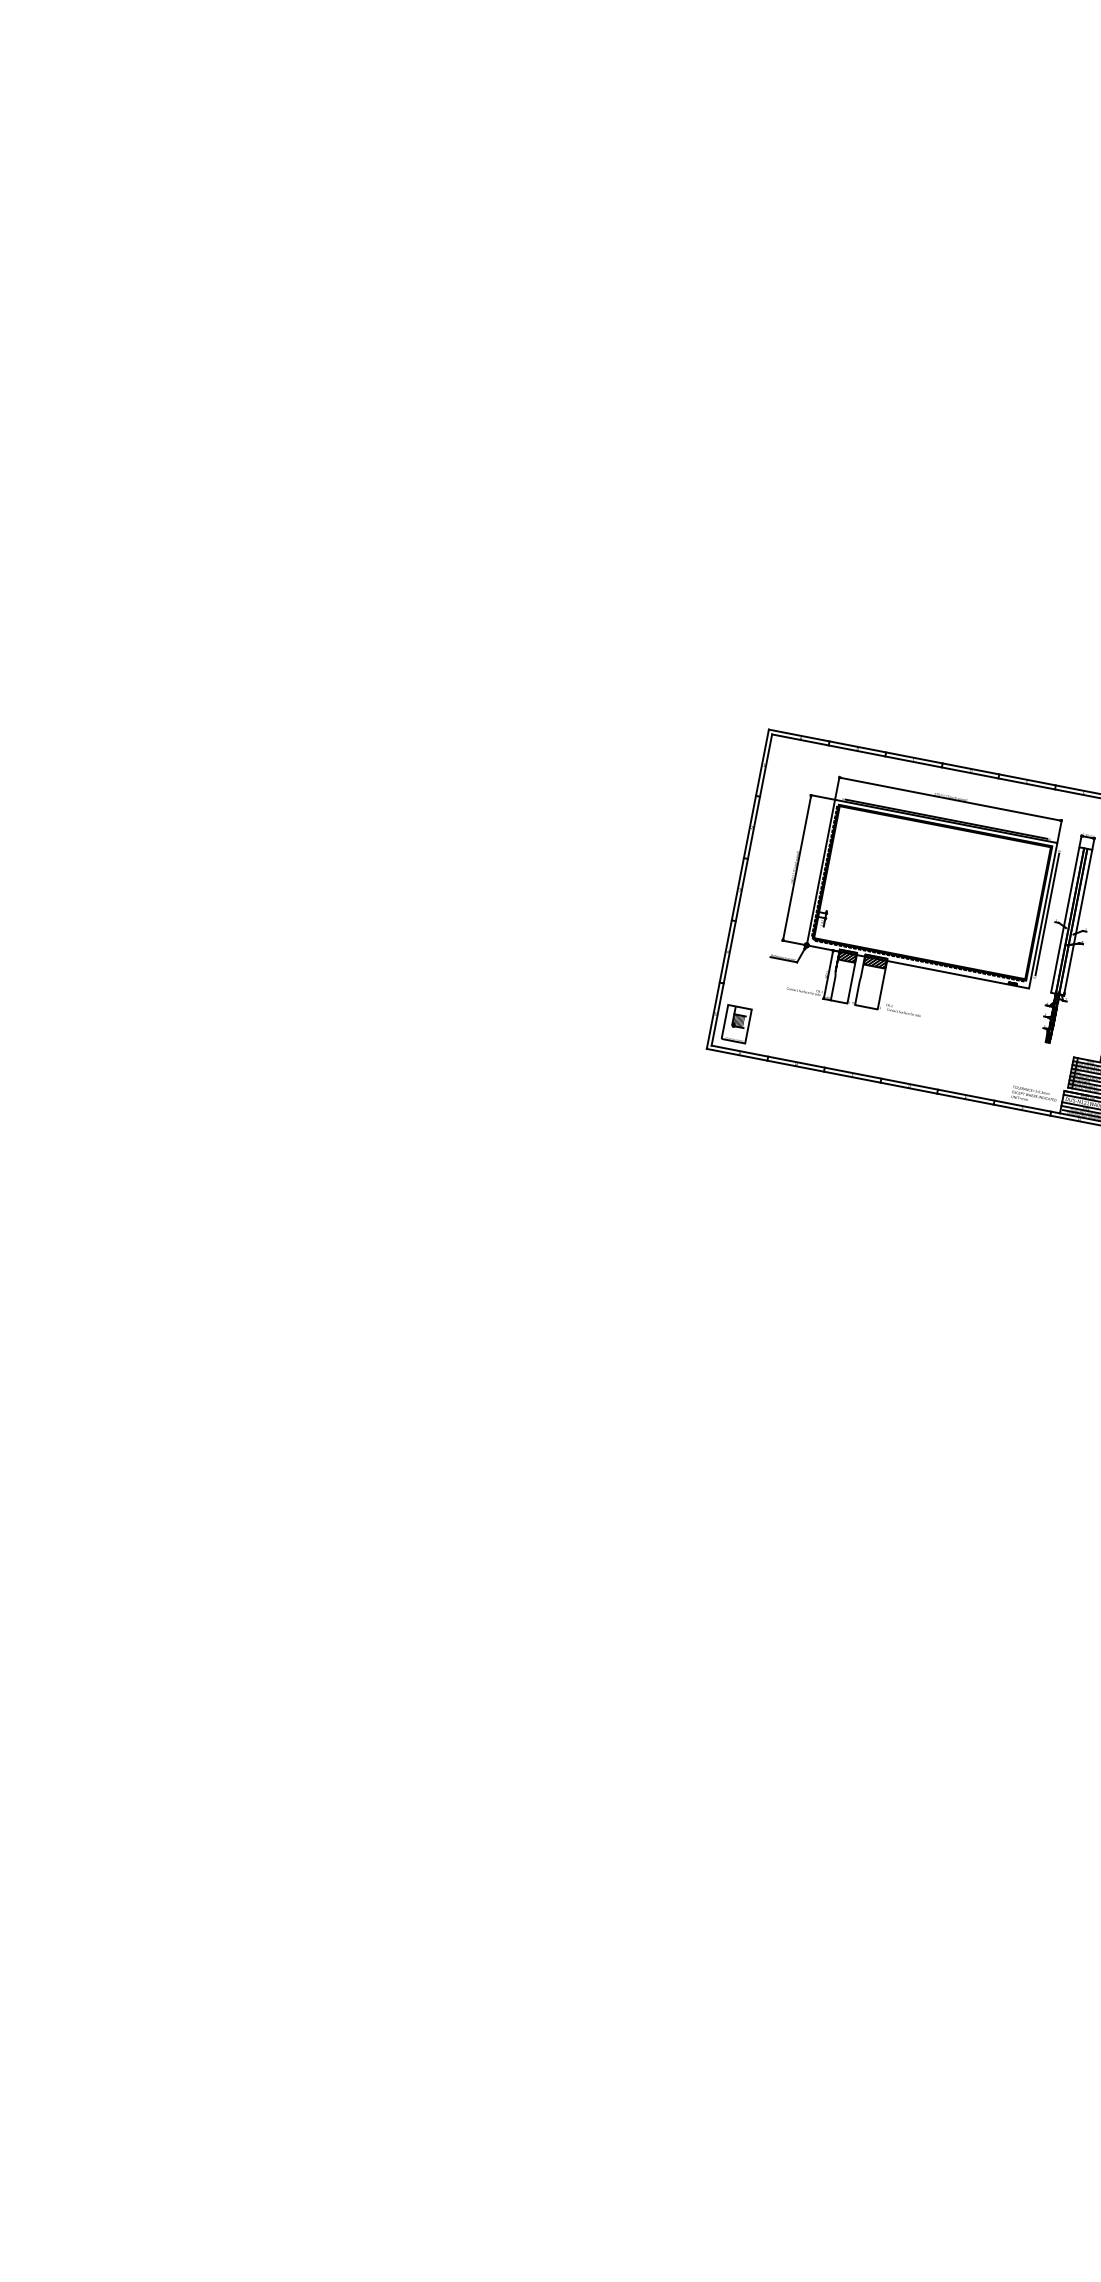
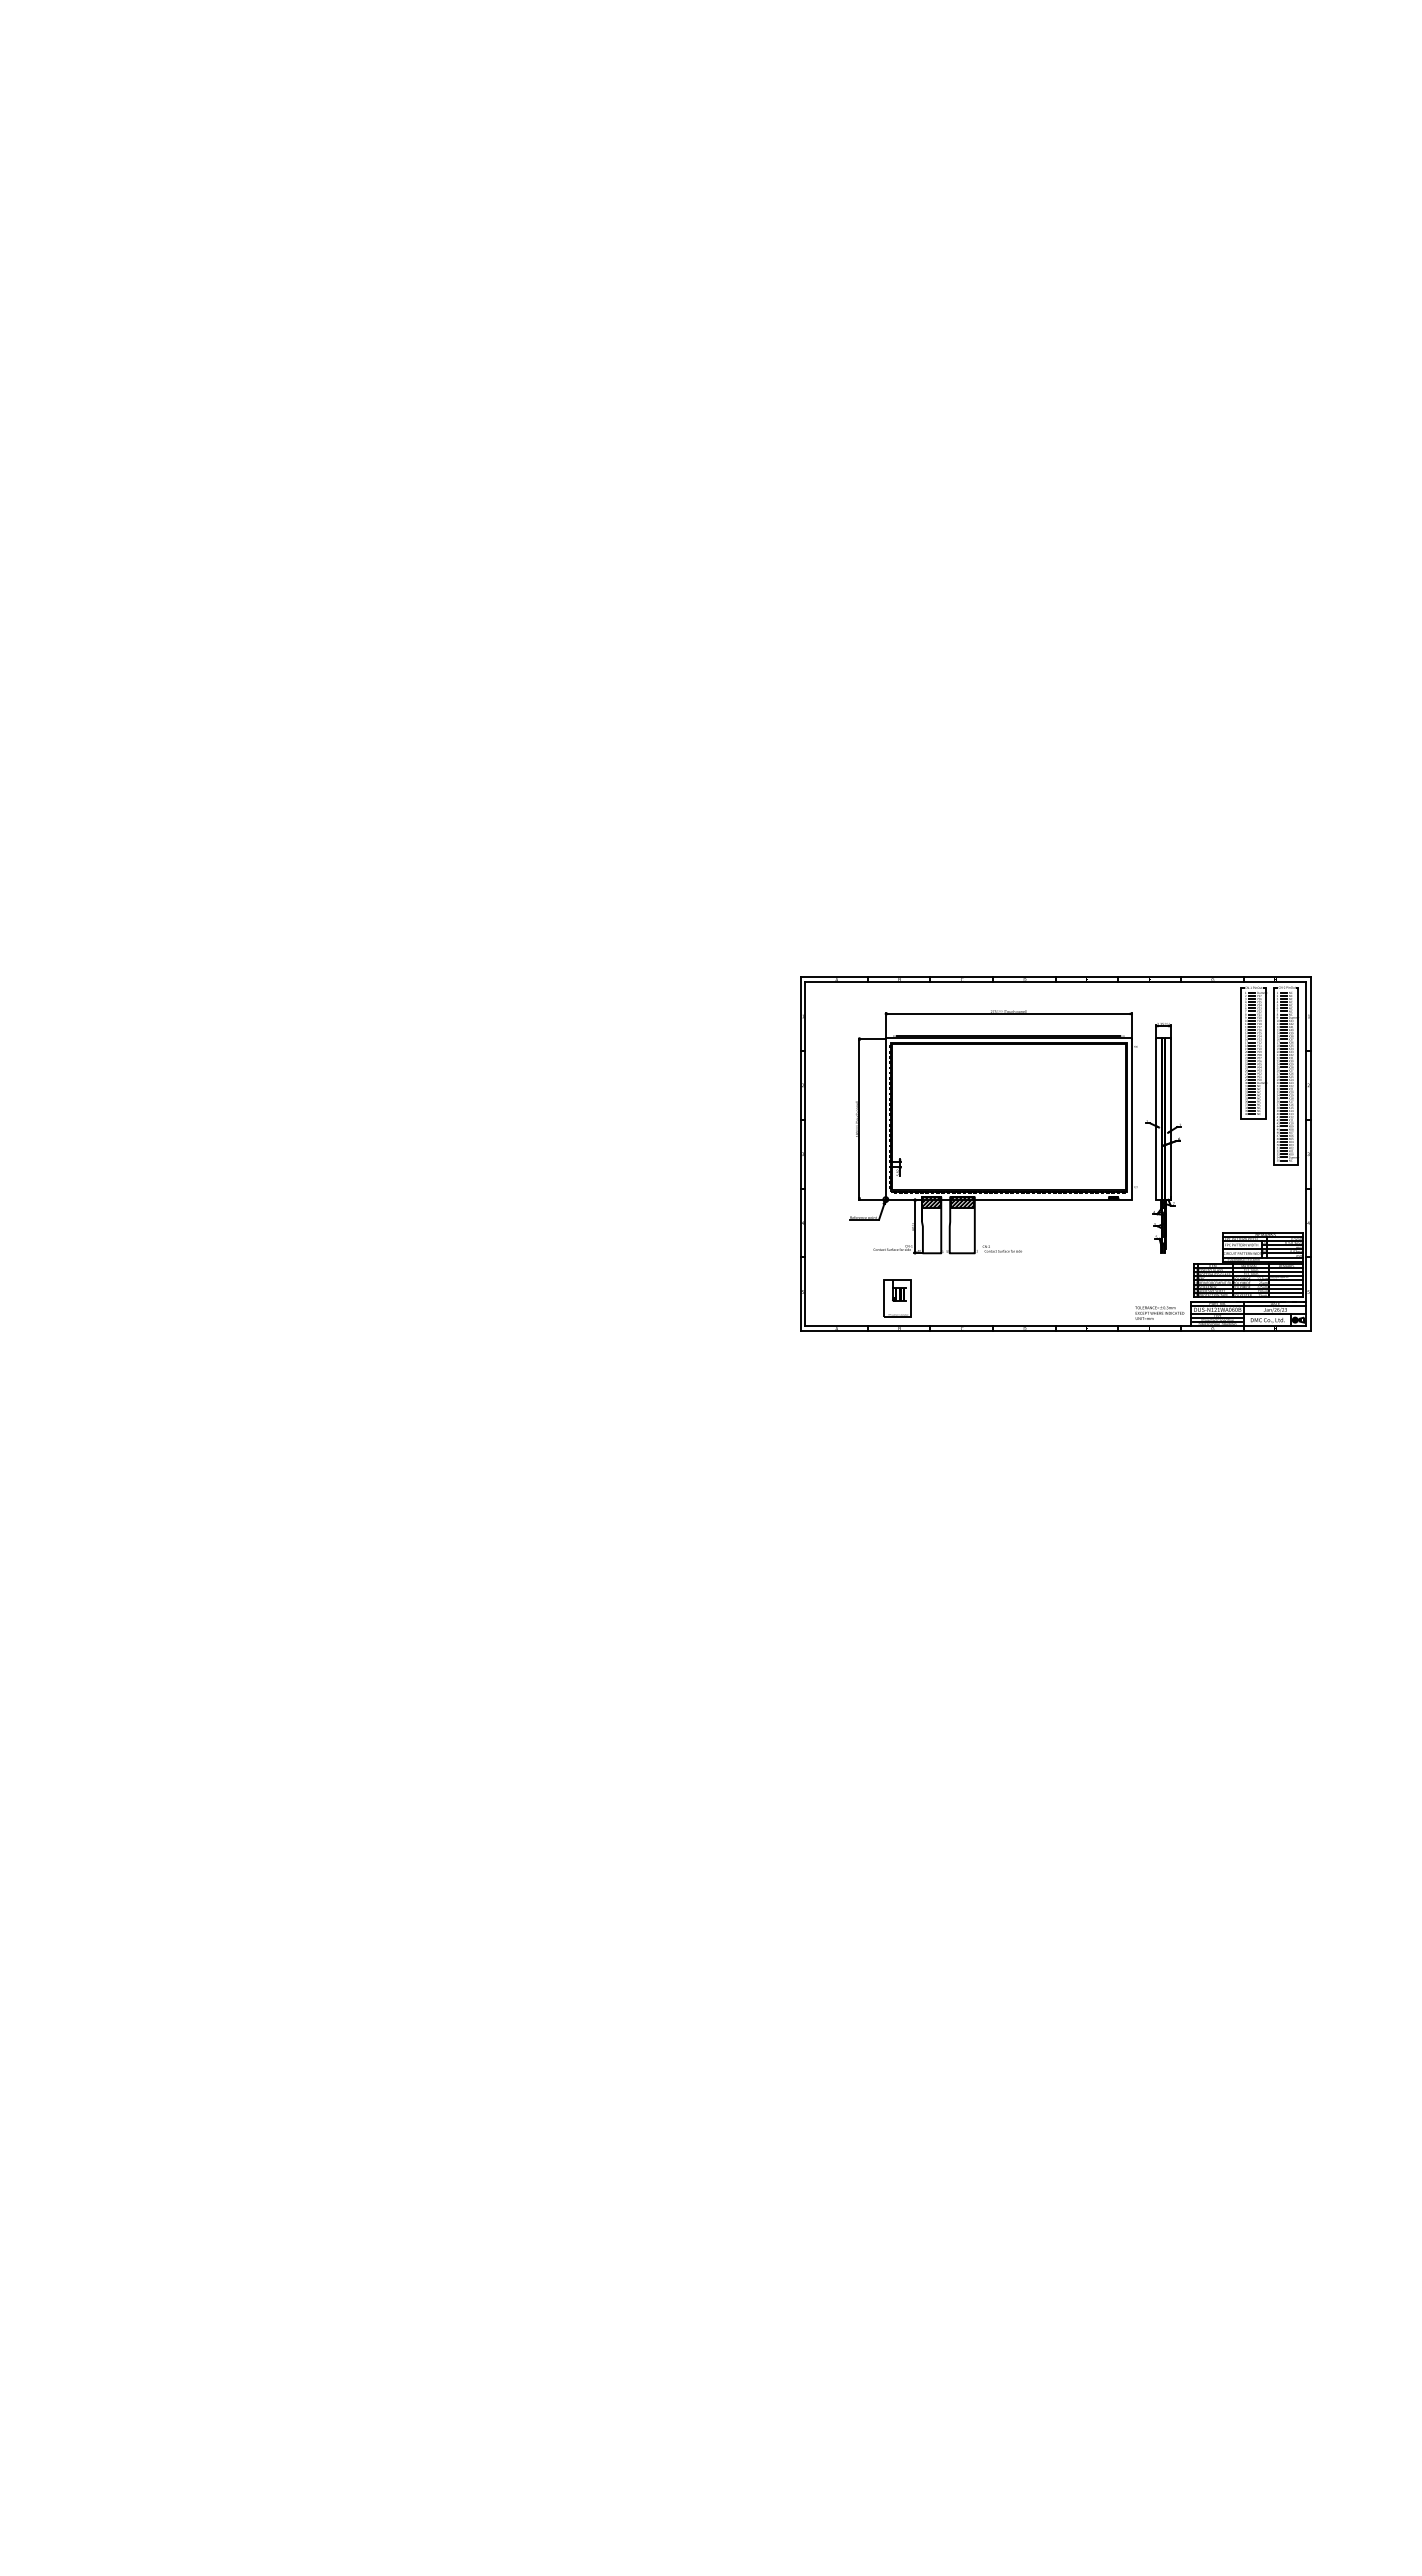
line: (1047, 914) -> (1136, 1116), removed
part: (736, 1024) -> (897, 1298), moved

